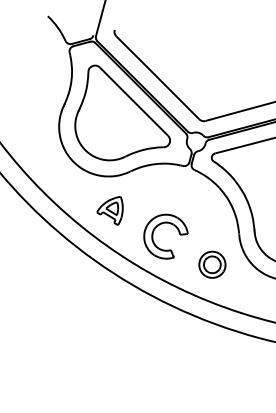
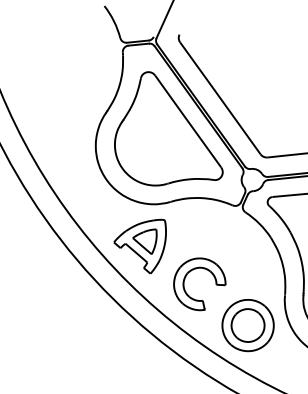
part: (109, 210) -> (139, 243), size x1.67
part: (212, 264) -> (248, 325), size x1.67

